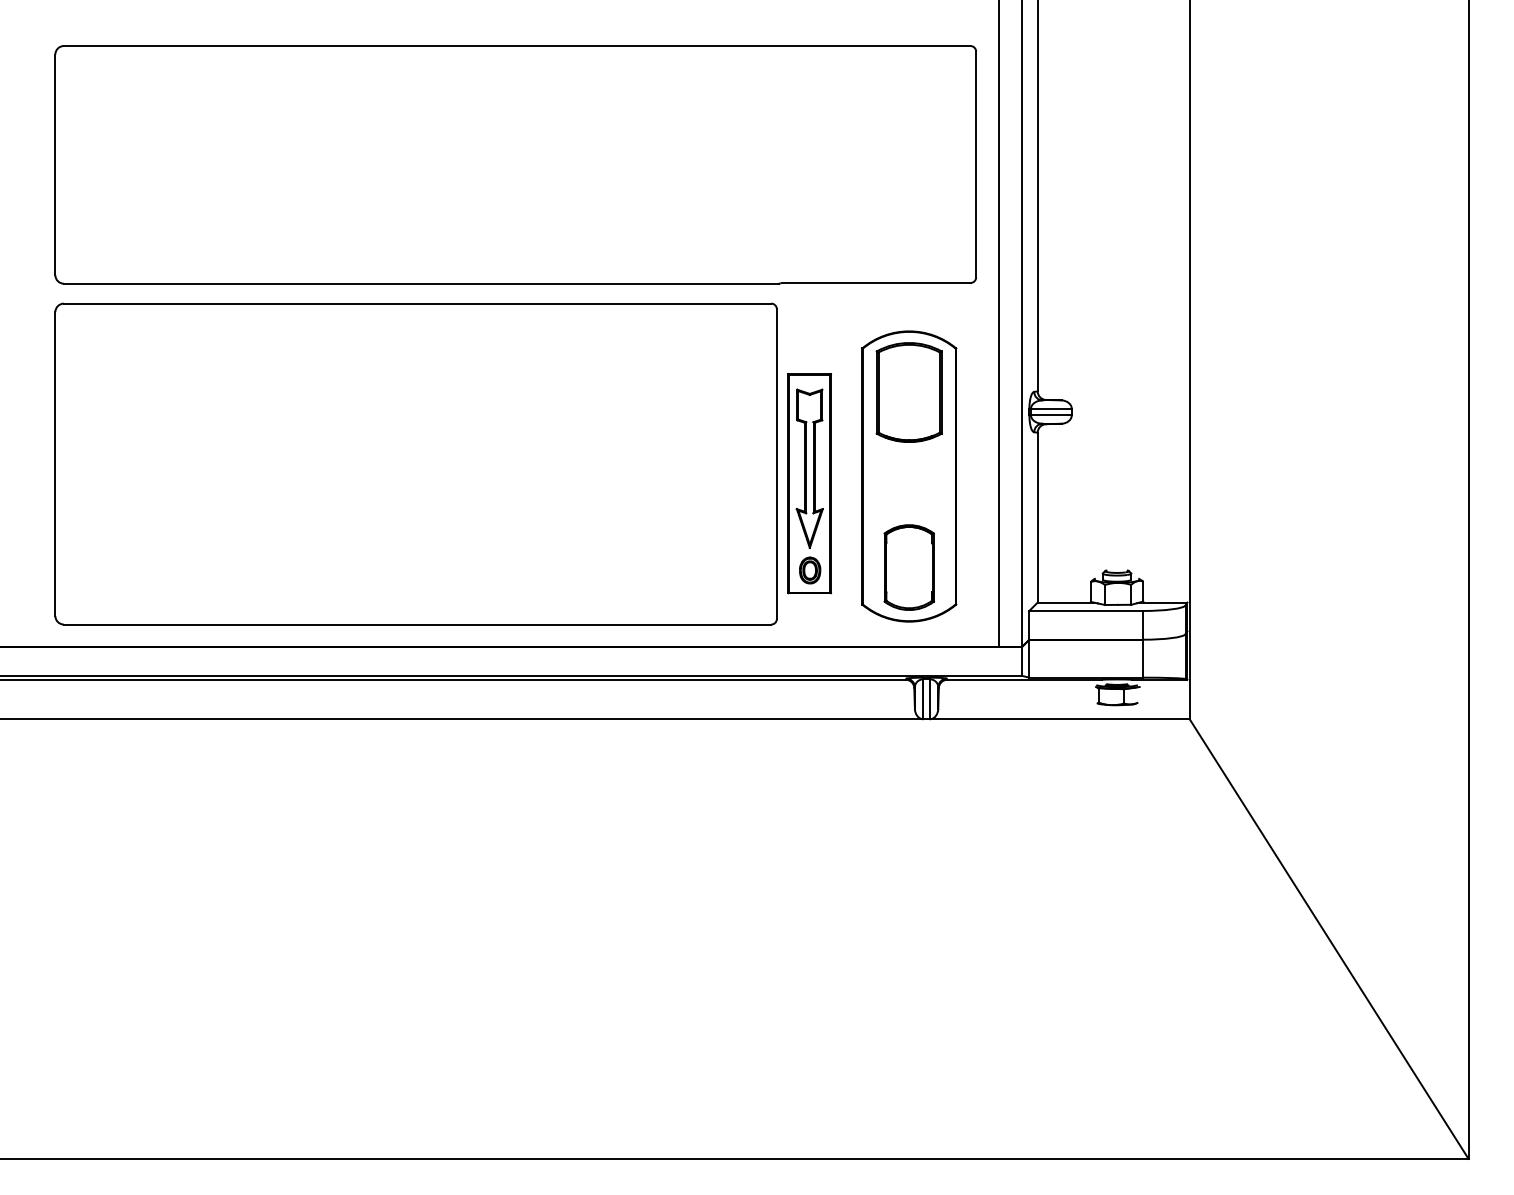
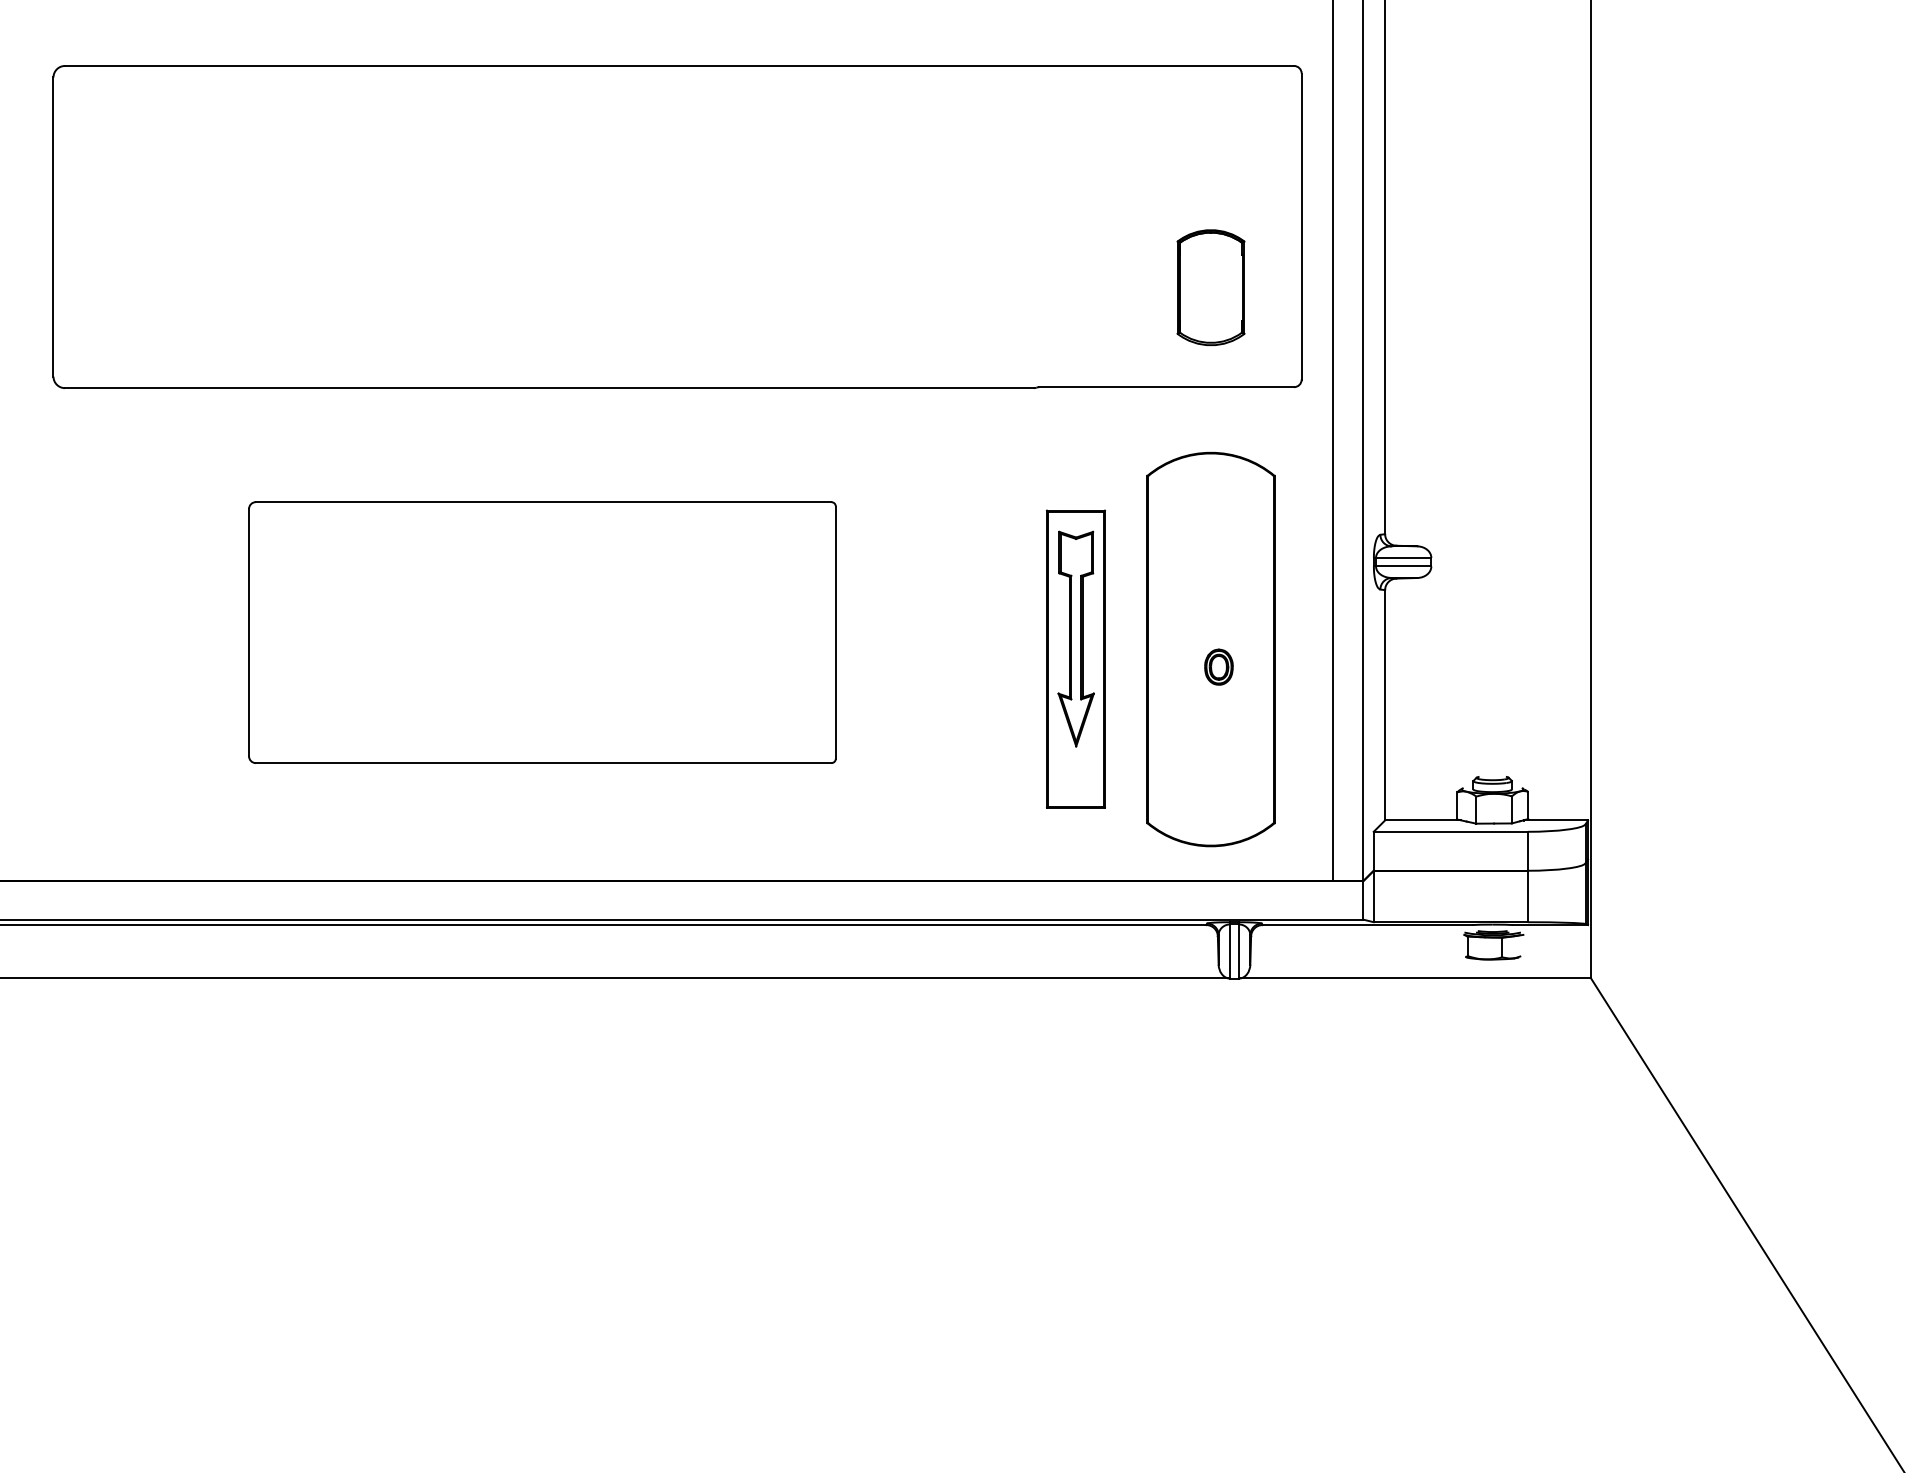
part: (908, 392) -> (1209, 535), removed
part: (415, 463) -> (541, 631), size x0.6
part: (908, 567) -> (1209, 287), moved
part: (810, 570) -> (1219, 667), moved

